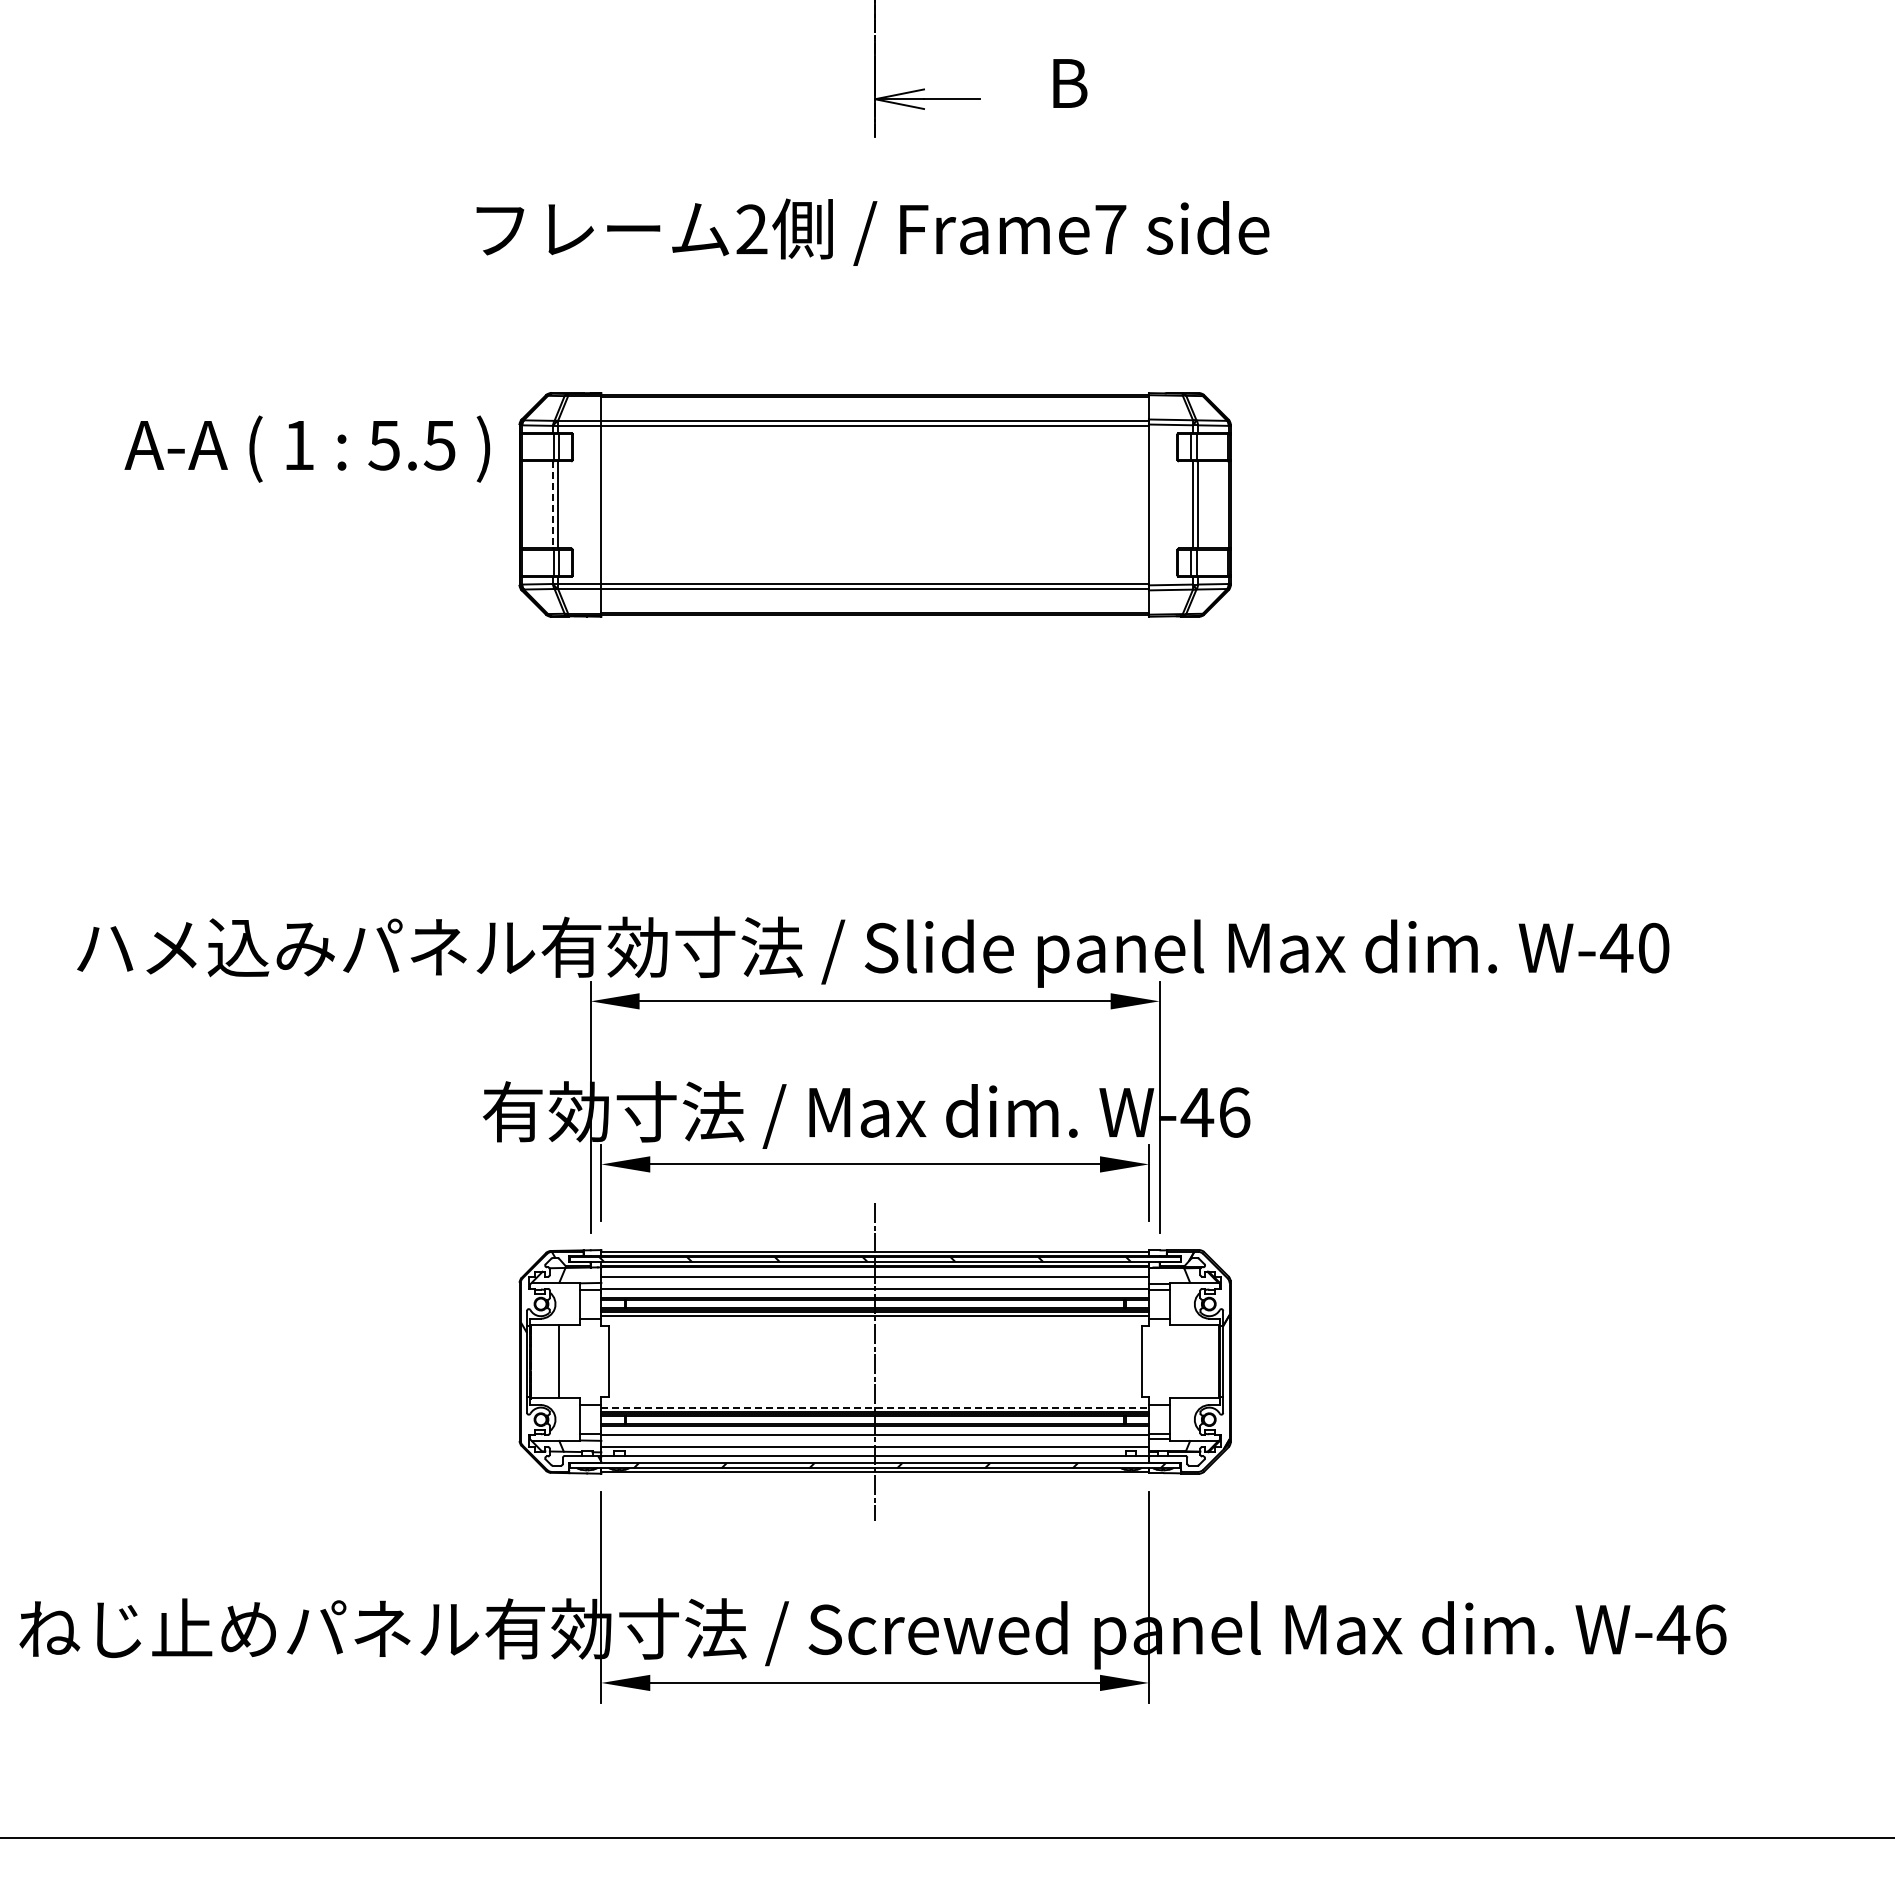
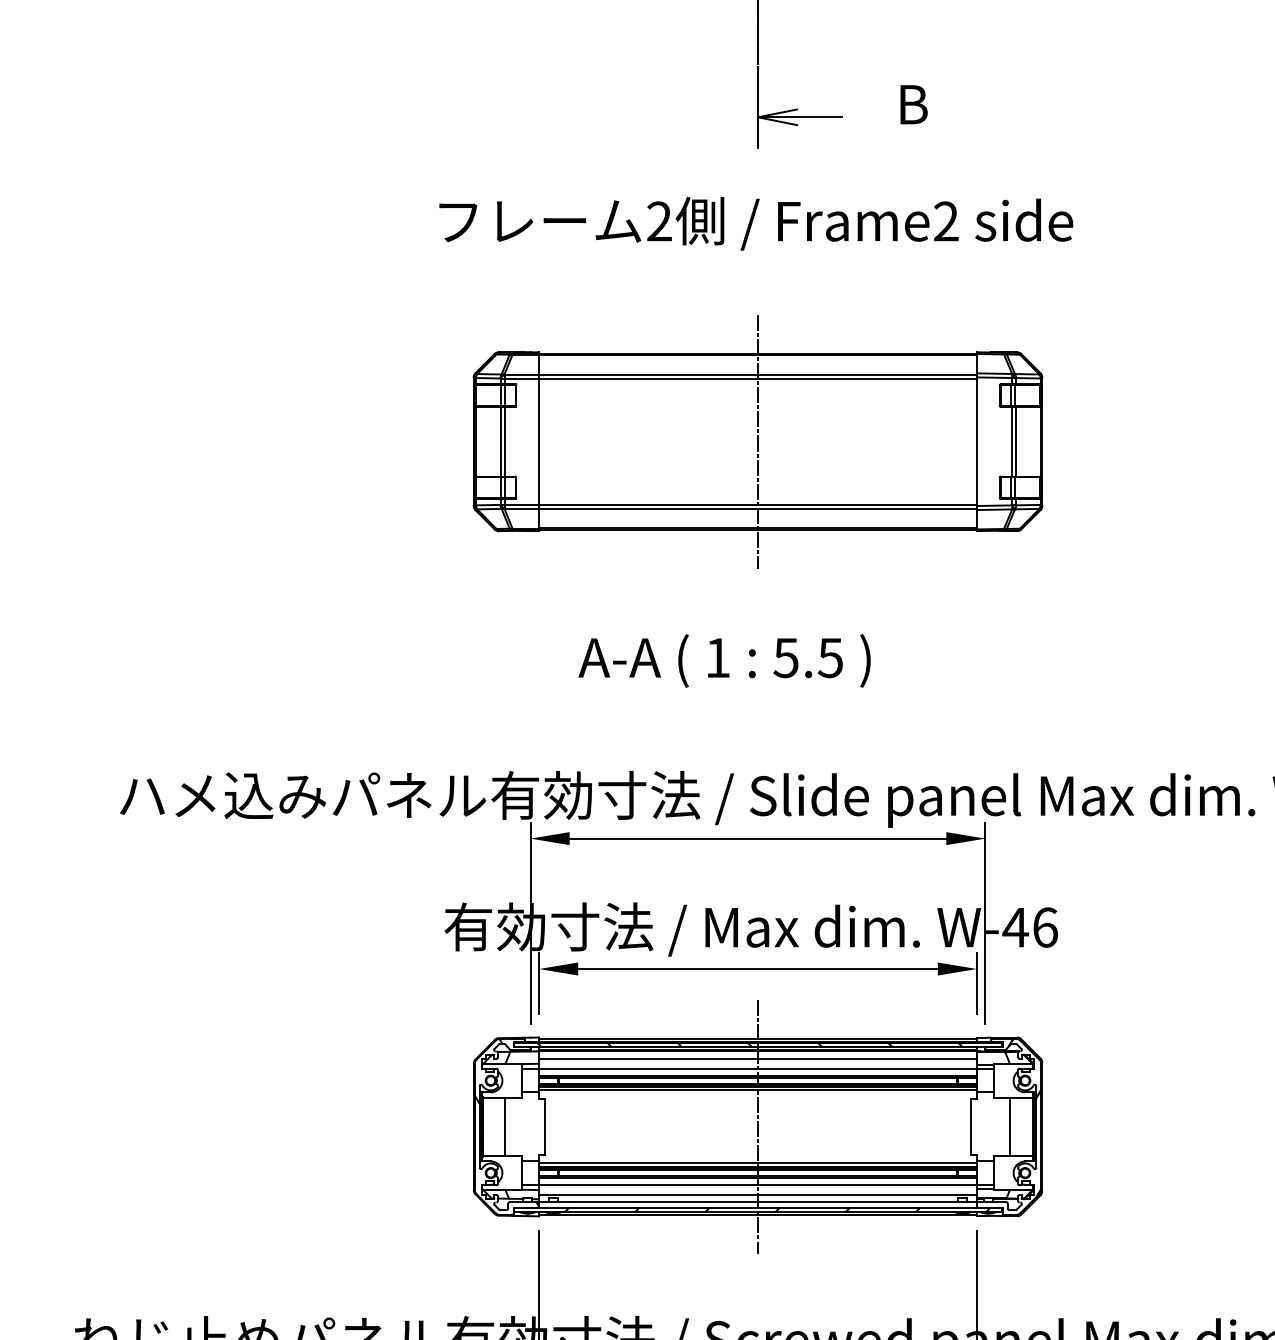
text: (1110, 229) -> (946, 221), Frame7 -> Frame2
text: (307, 448) -> (724, 660), moved
line: (553, 504) -> (500, 441), dashed -> solid
line: (875, 504) -> (758, 441), added
line: (1190, 1361) -> (1010, 1126), added
line: (875, 1407) -> (758, 1163), dashed -> solid

